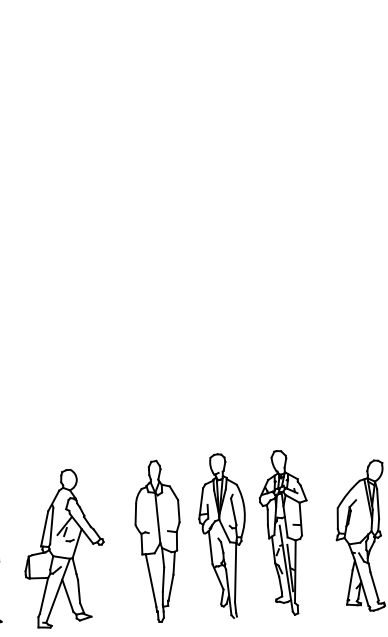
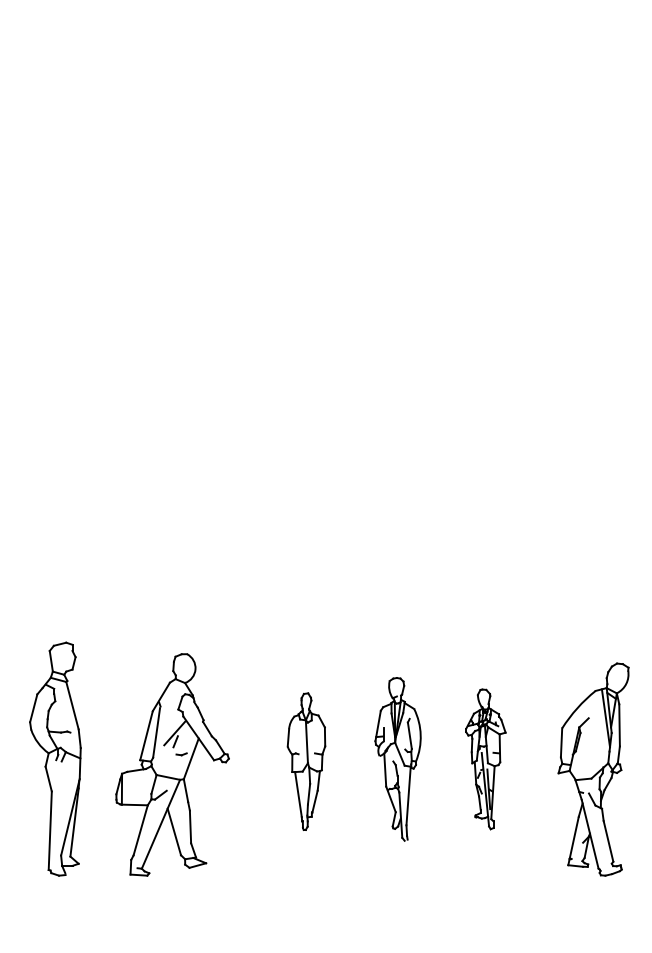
part: (284, 533) -> (485, 759), size x0.6
part: (222, 536) -> (397, 759), size x0.7
part: (158, 541) -> (306, 761), size x0.6

